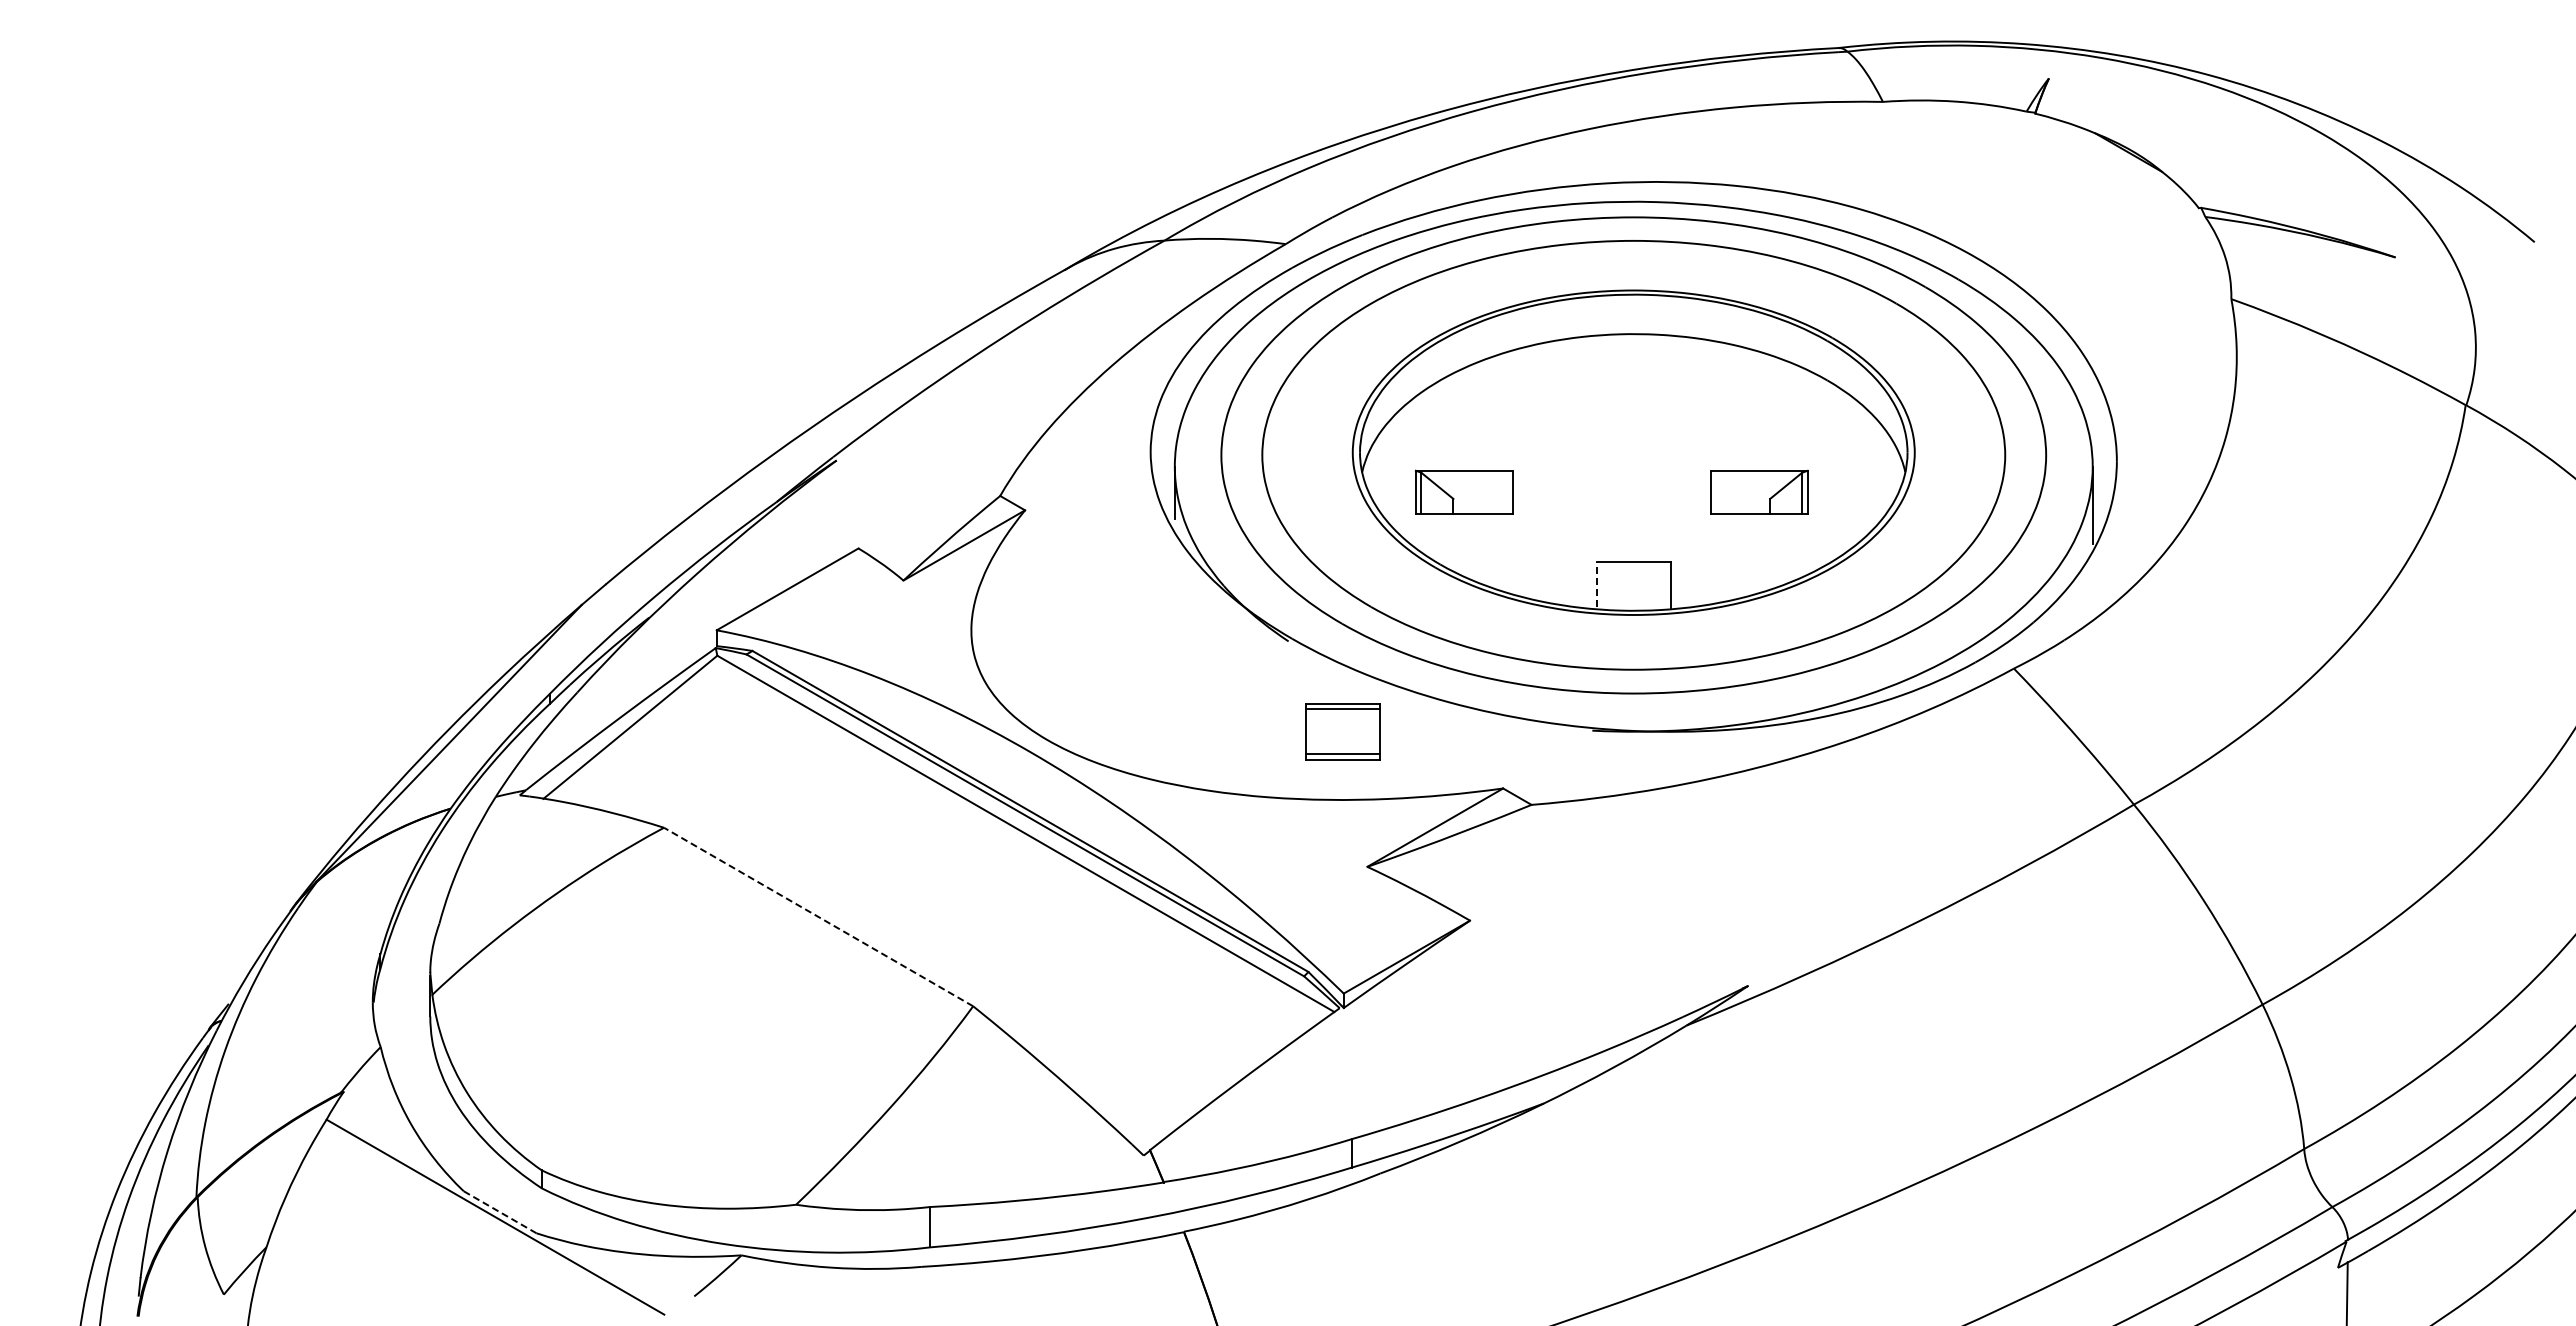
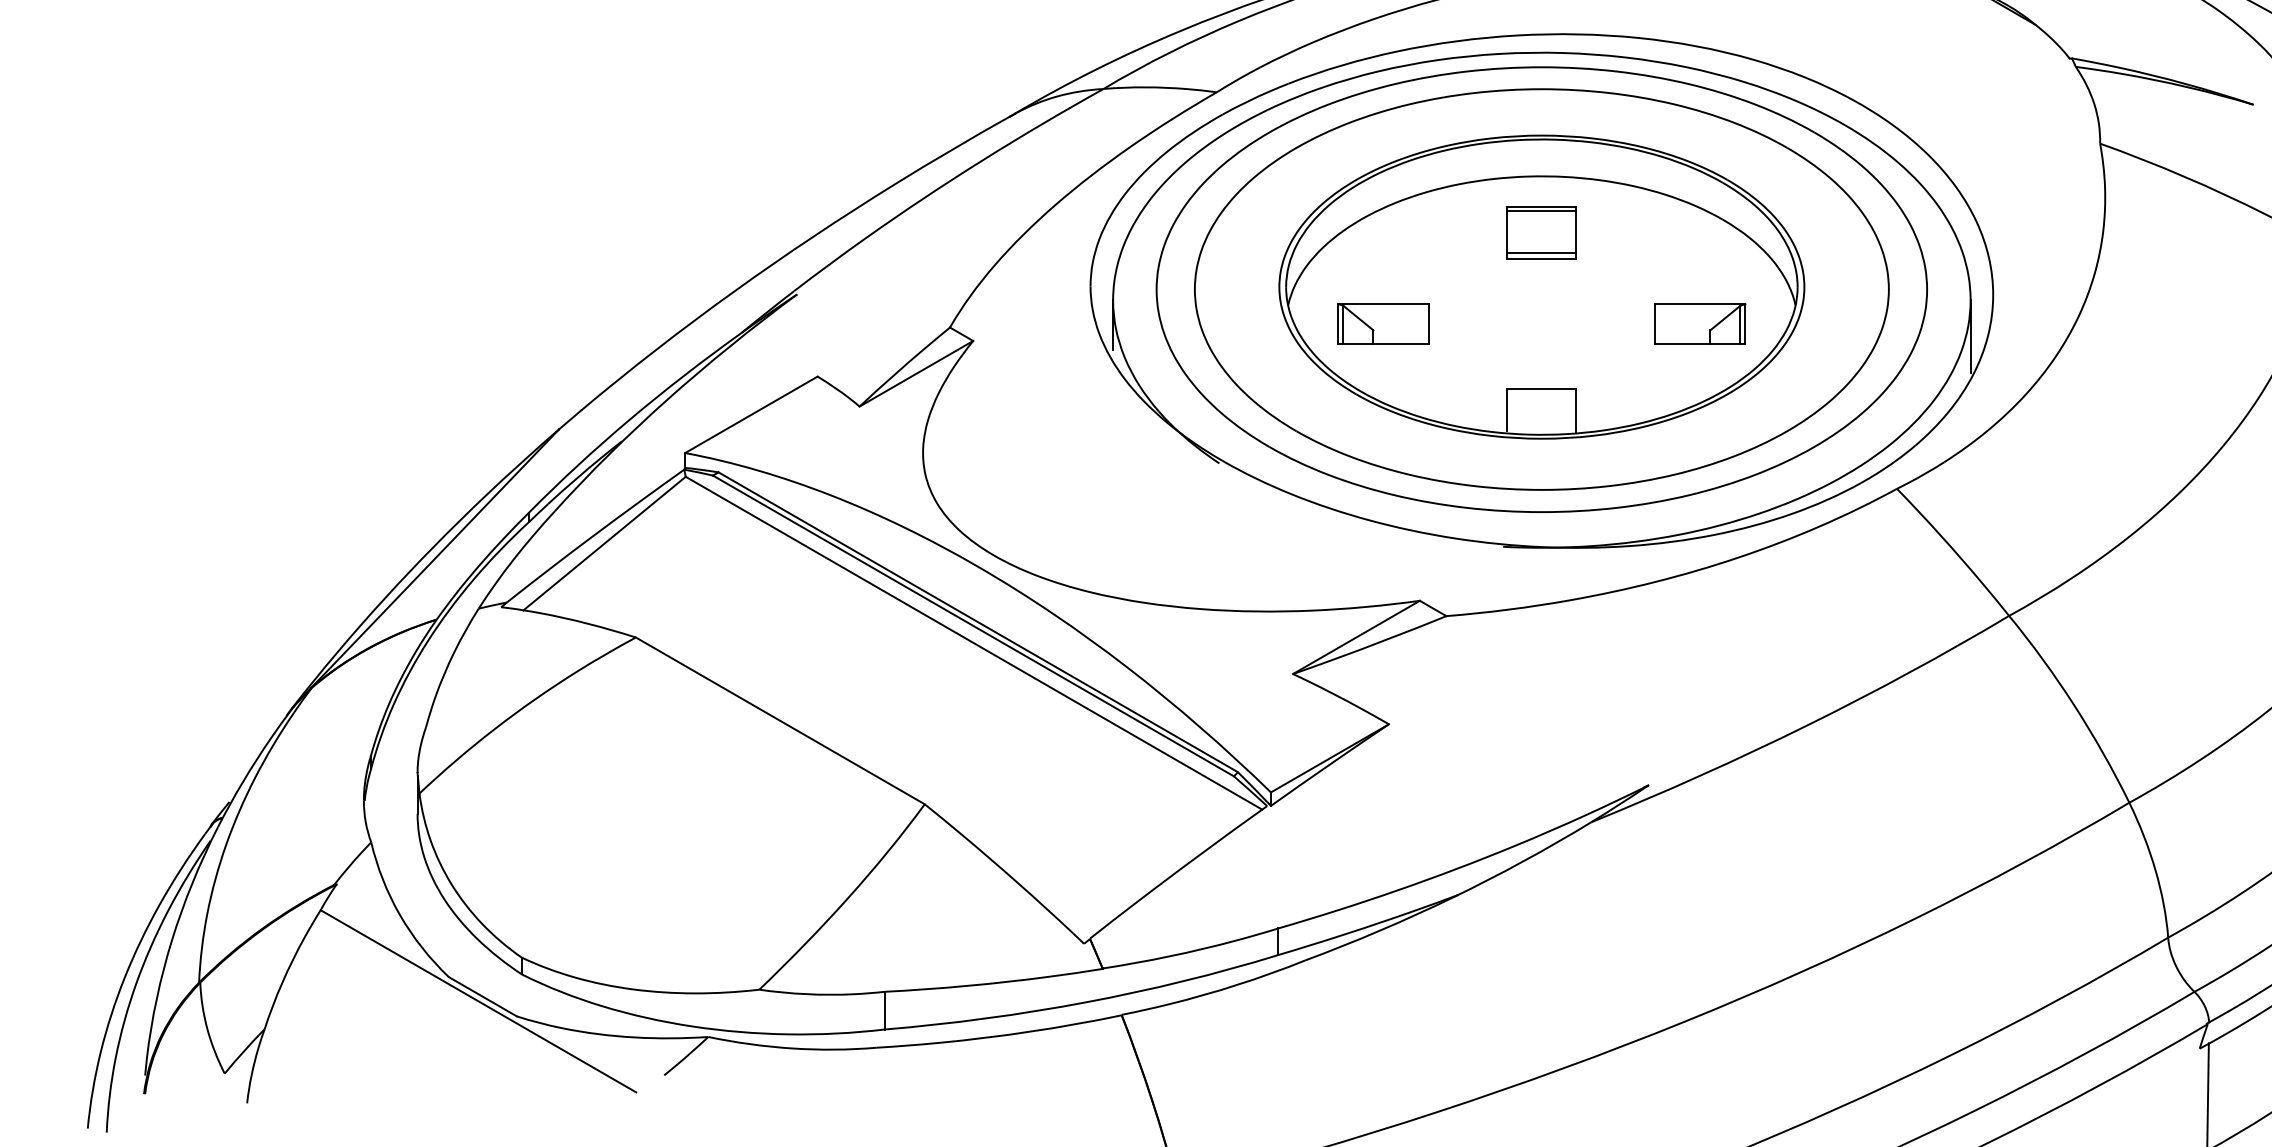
part: (1759, 491) -> (1700, 323), moved
line: (1596, 584) -> (1507, 410), dashed -> solid
part: (1342, 731) -> (1541, 231), moved
line: (818, 916) -> (780, 720), dashed -> solid
line: (500, 1212) -> (483, 996), dashed -> solid

